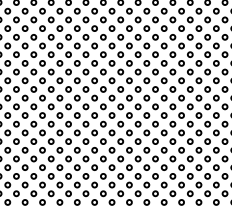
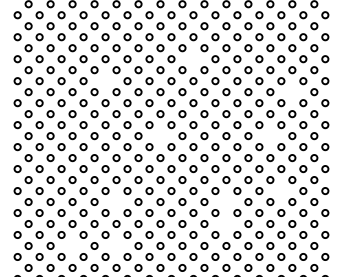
circle: (138, 20) -> (193, 59), removed
circle: (68, 37) -> (105, 81), removed
circle: (216, 46) -> (292, 92), removed
circle: (112, 81) -> (160, 136), removed
circle: (199, 81) -> (270, 136), removed
circle: (207, 123) -> (281, 190), removed
circle: (77, 132) -> (116, 201), removed
circle: (164, 132) -> (226, 201), removed
circle: (164, 149) -> (226, 223), removed
circle: (42, 167) -> (72, 245), removed
circle: (77, 167) -> (116, 245), removed

